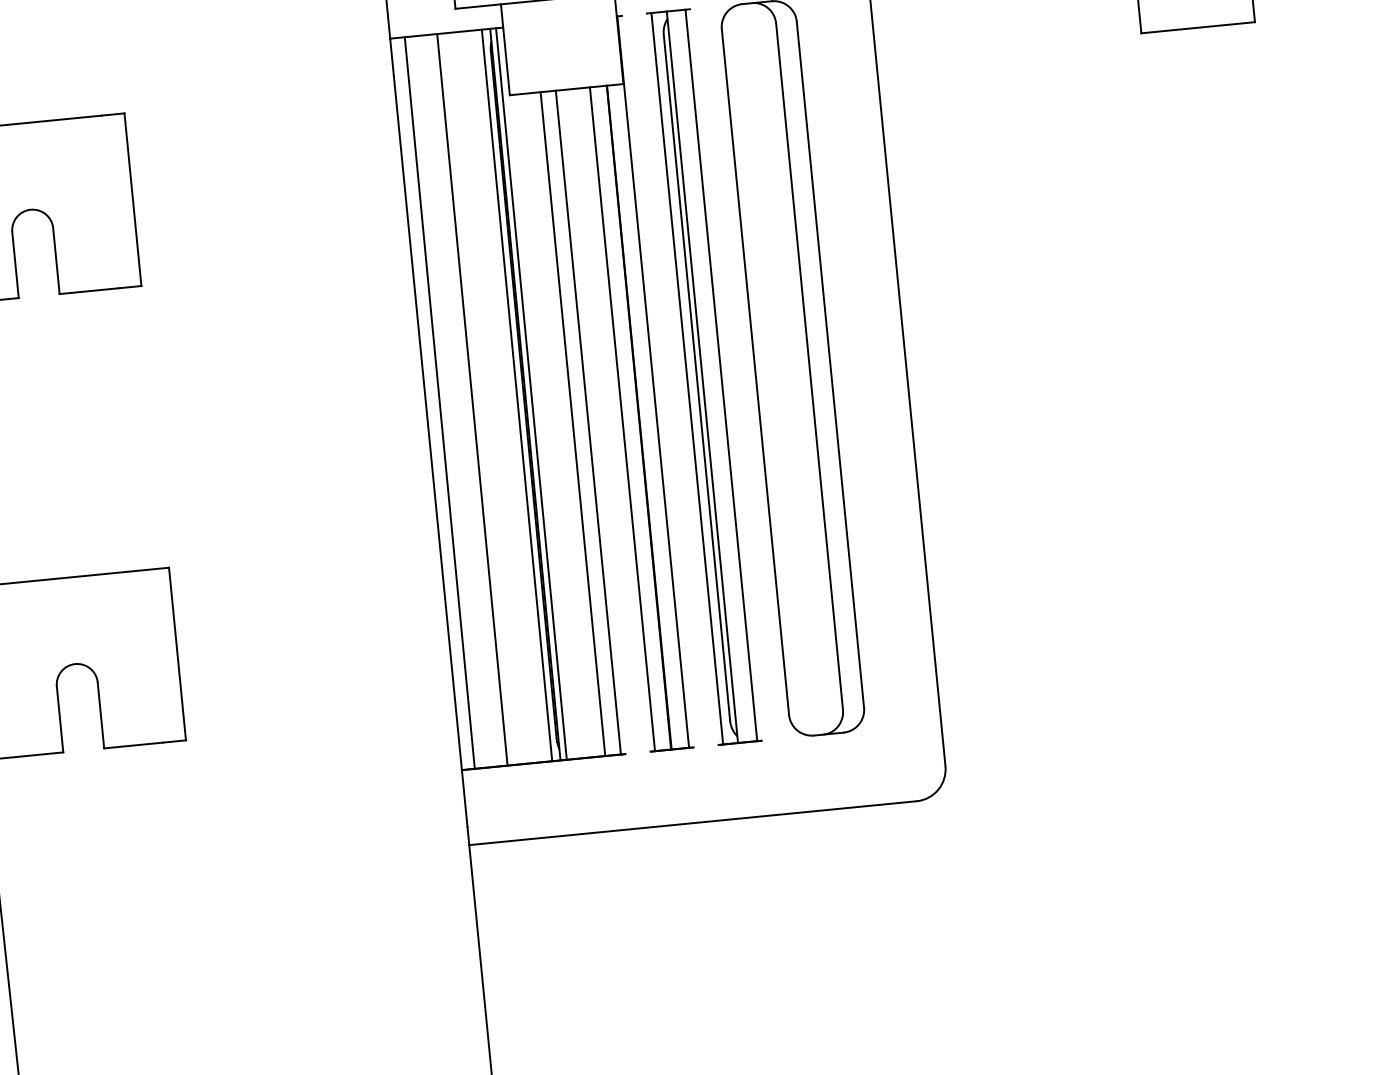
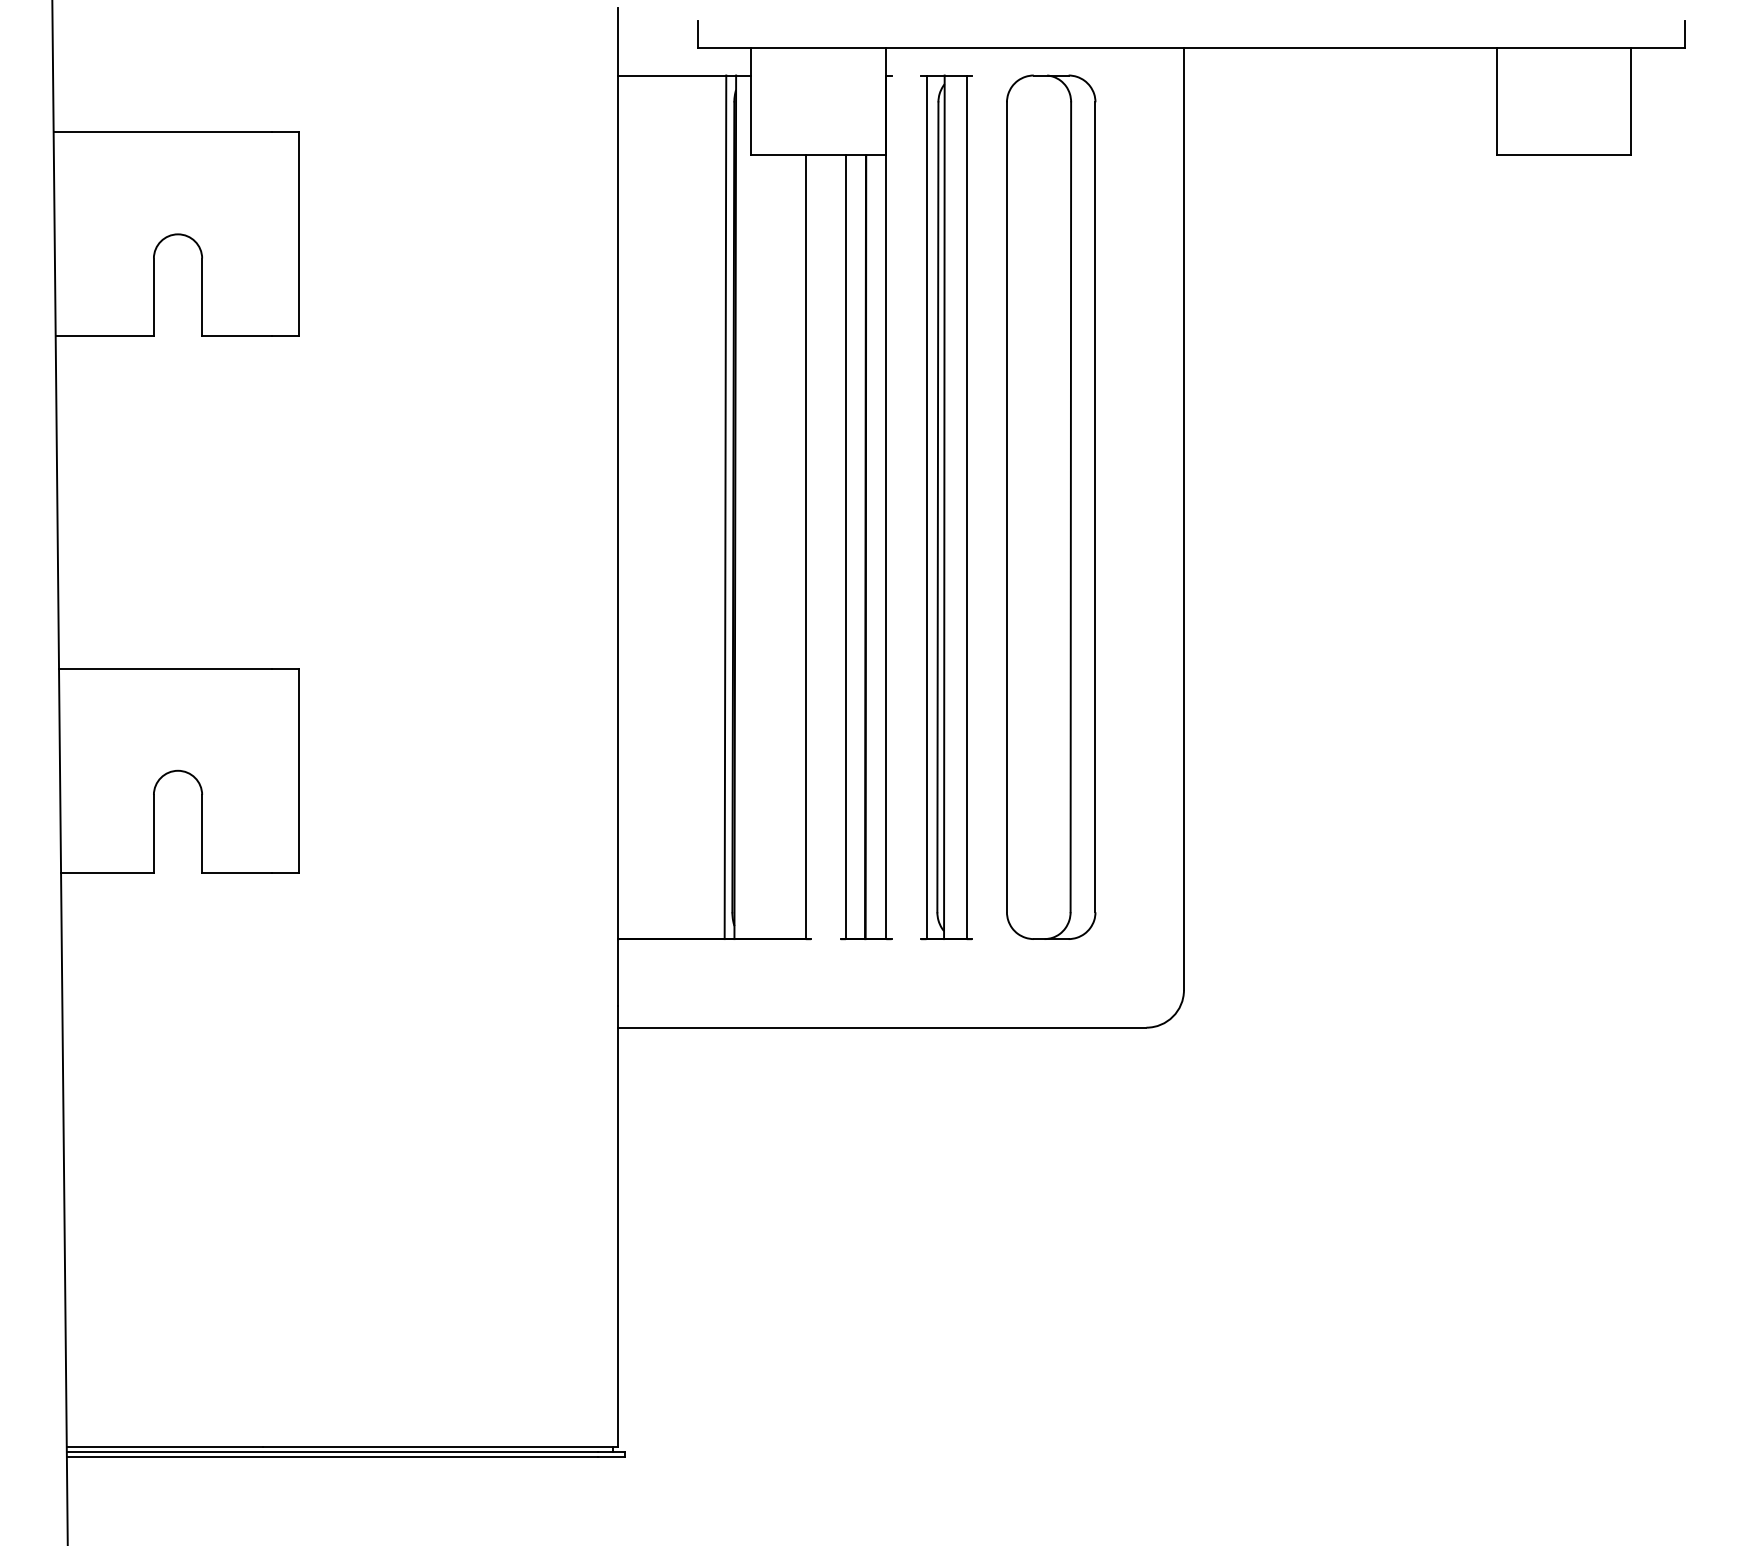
line: (531, 394) -> (742, 507), removed
line: (472, 400) -> (672, 507), removed
line: (440, 403) -> (634, 507), removed
line: (572, 424) -> (787, 547), removed

